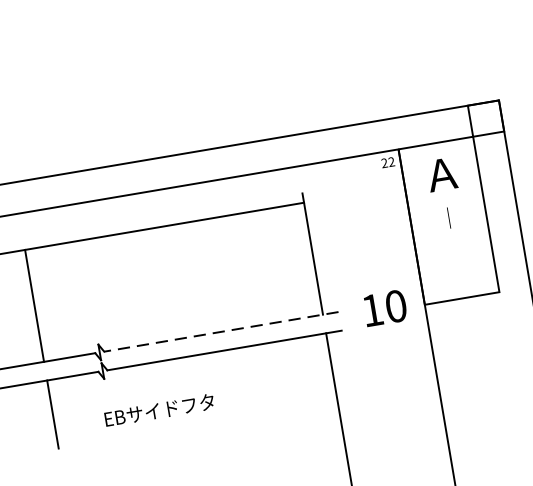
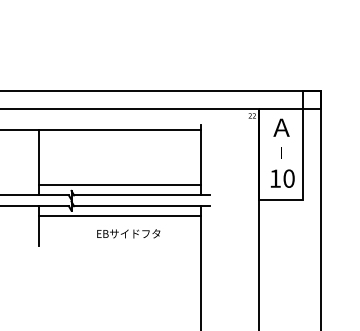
text: (384, 307) -> (282, 178), moved
line: (180, 319) -> (120, 184), added
line: (222, 331) -> (142, 195), dashed -> solid
line: (190, 374) -> (120, 216), added
text: (159, 409) -> (128, 233), moved

